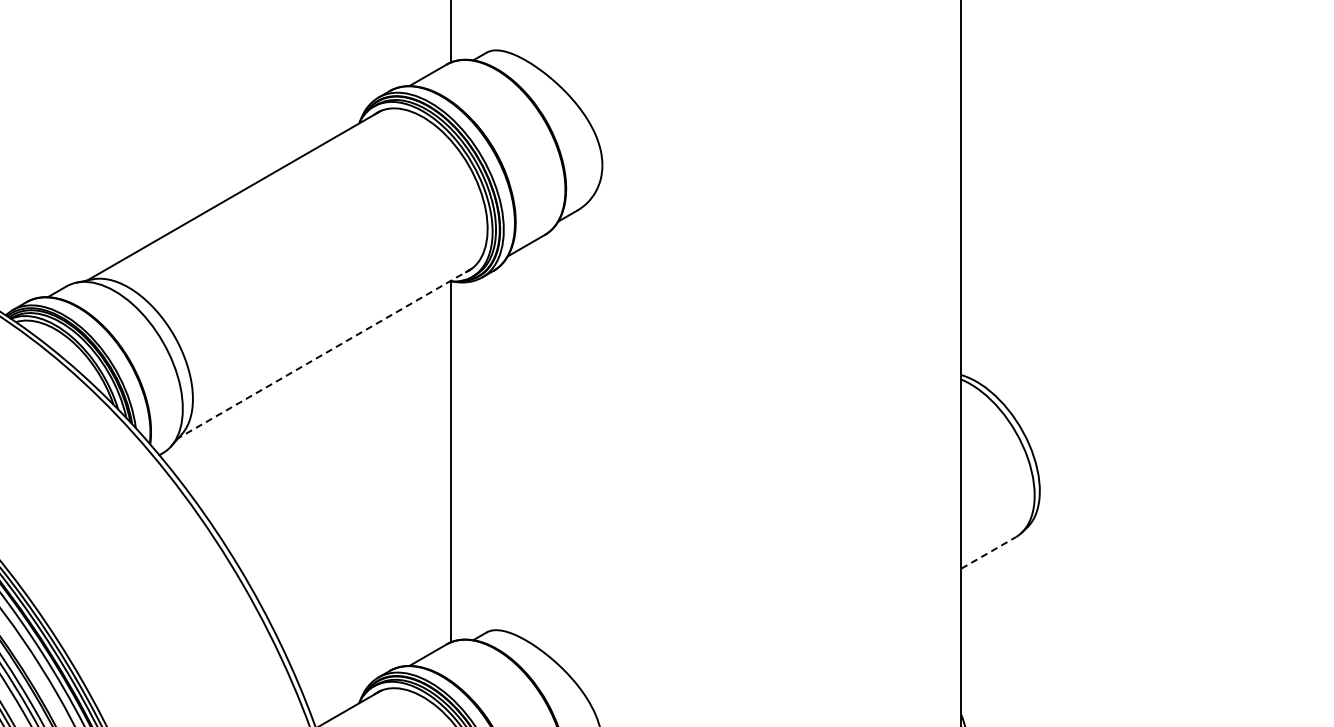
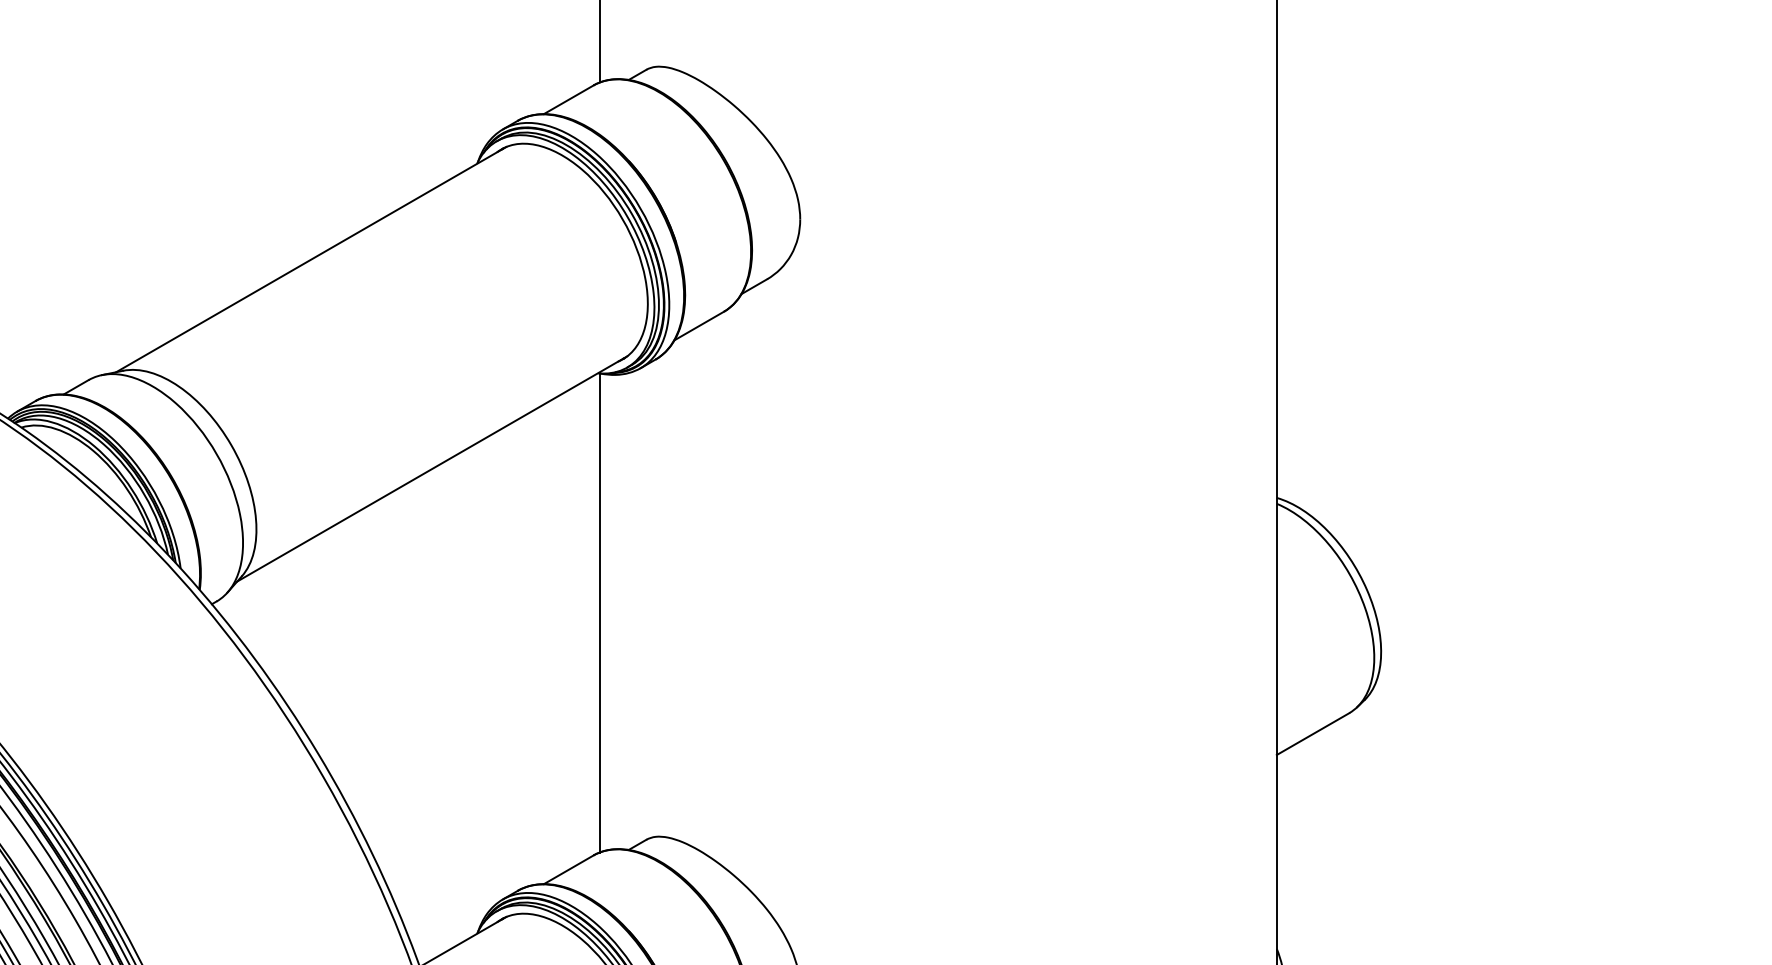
line: (325, 353) -> (432, 469), dashed -> solid
line: (989, 552) -> (1314, 733), dashed -> solid

